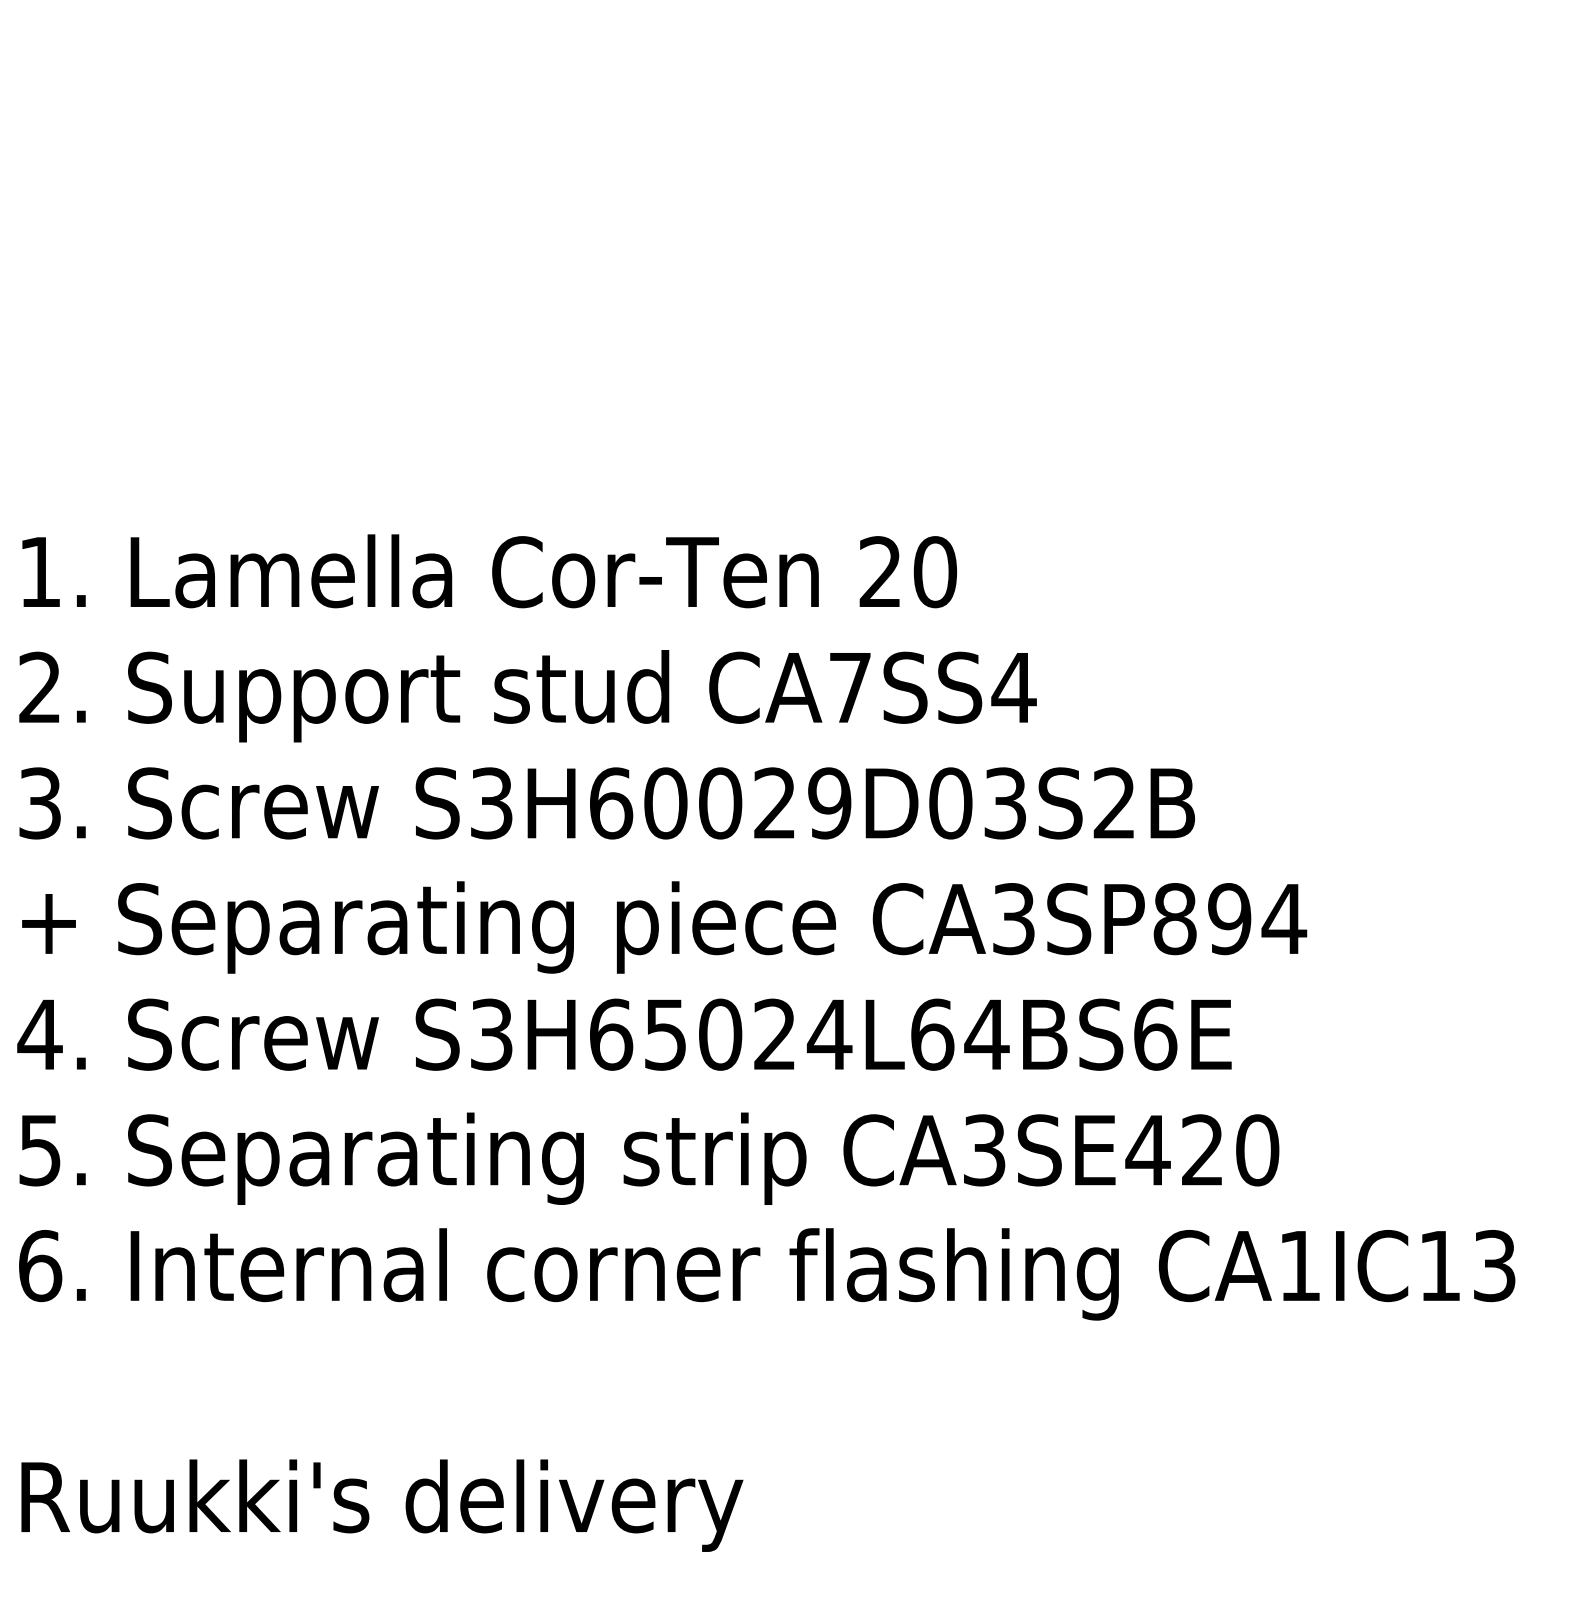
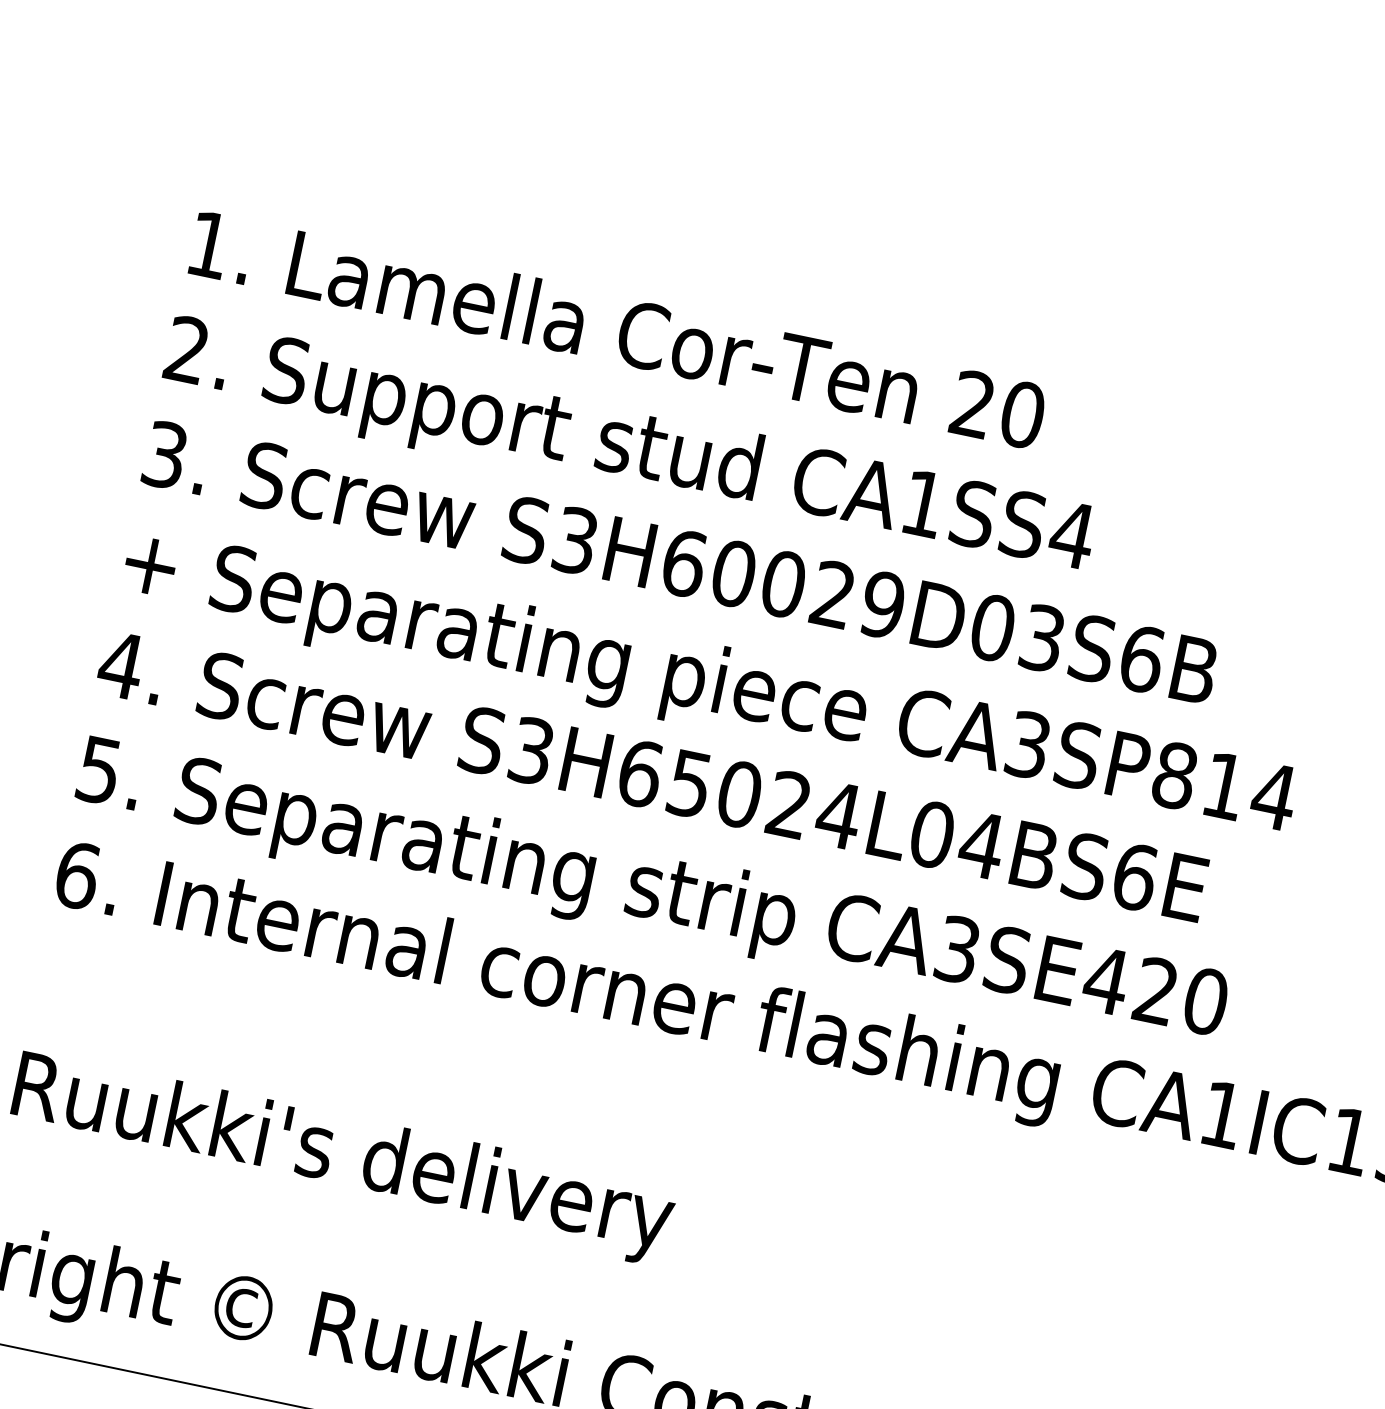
text: (850, 687) -> (923, 503), CA7SS4 -> CA1SS4
text: (1114, 803) -> (1141, 659), S3H60029D03S2B -> S3H60029D03S6B
text: (1229, 919) -> (1224, 786), CA3SP894 -> CA3SP814
text: (932, 1034) -> (932, 834), S3H65024L64BS6E -> S3H65024L04BS6E

